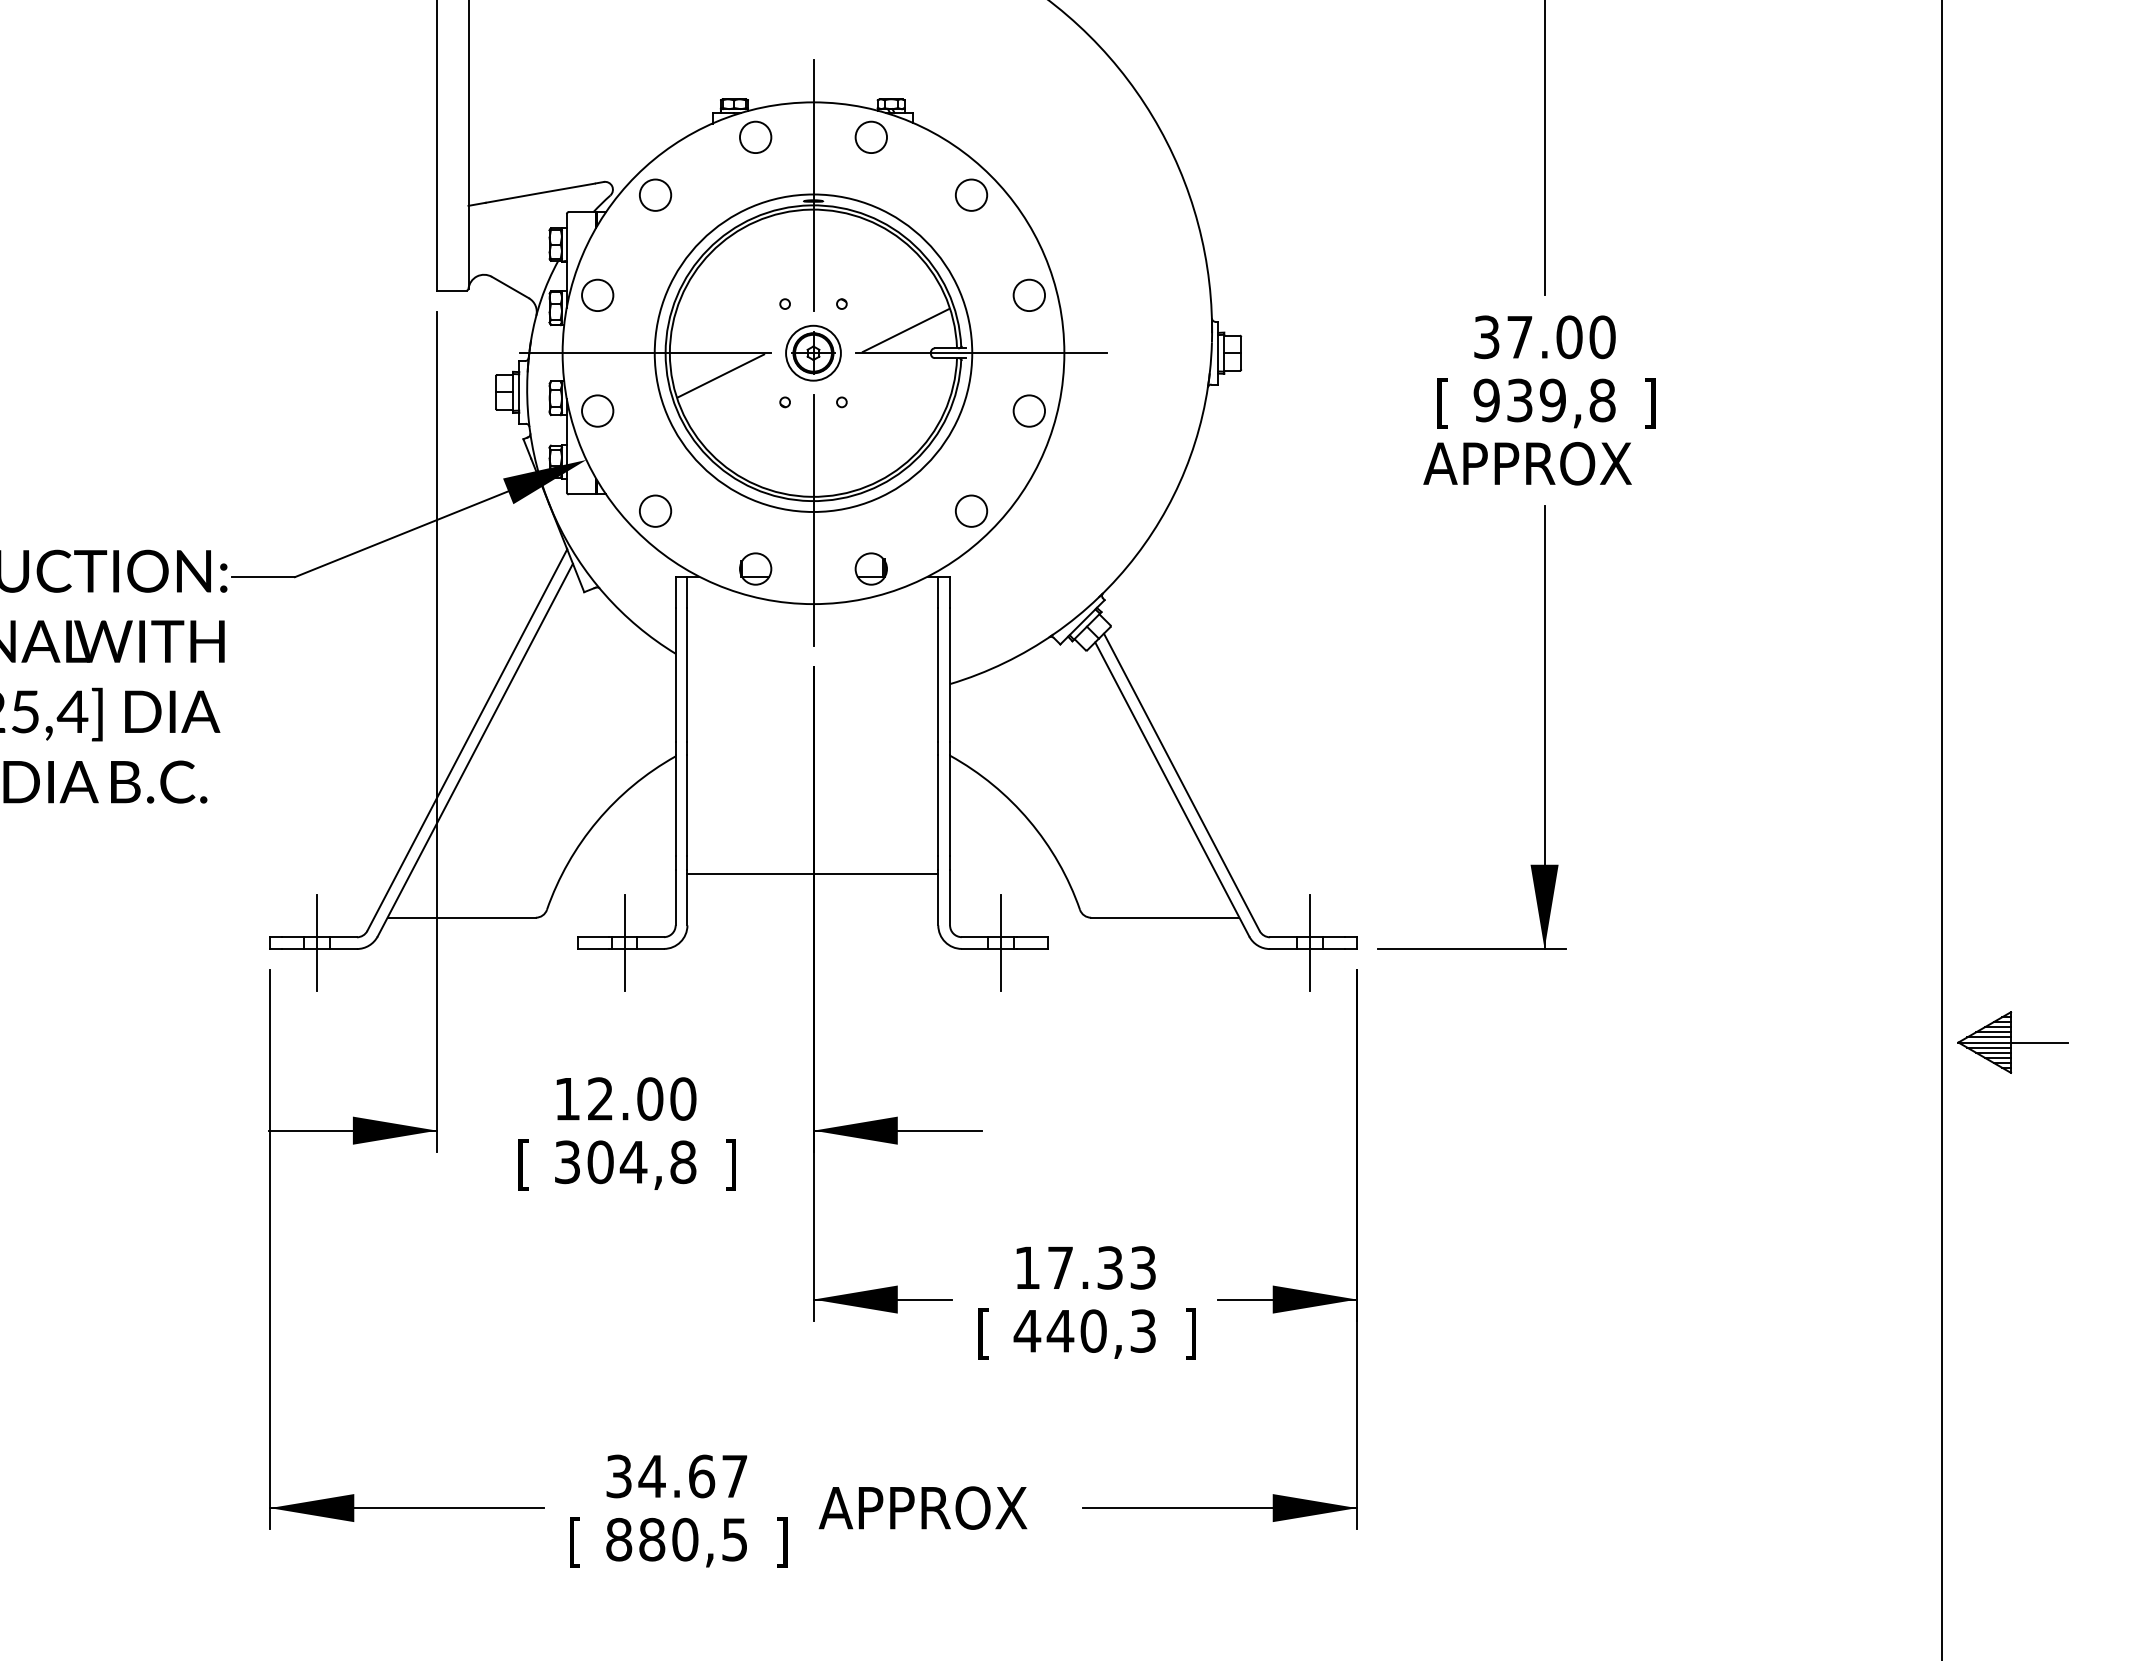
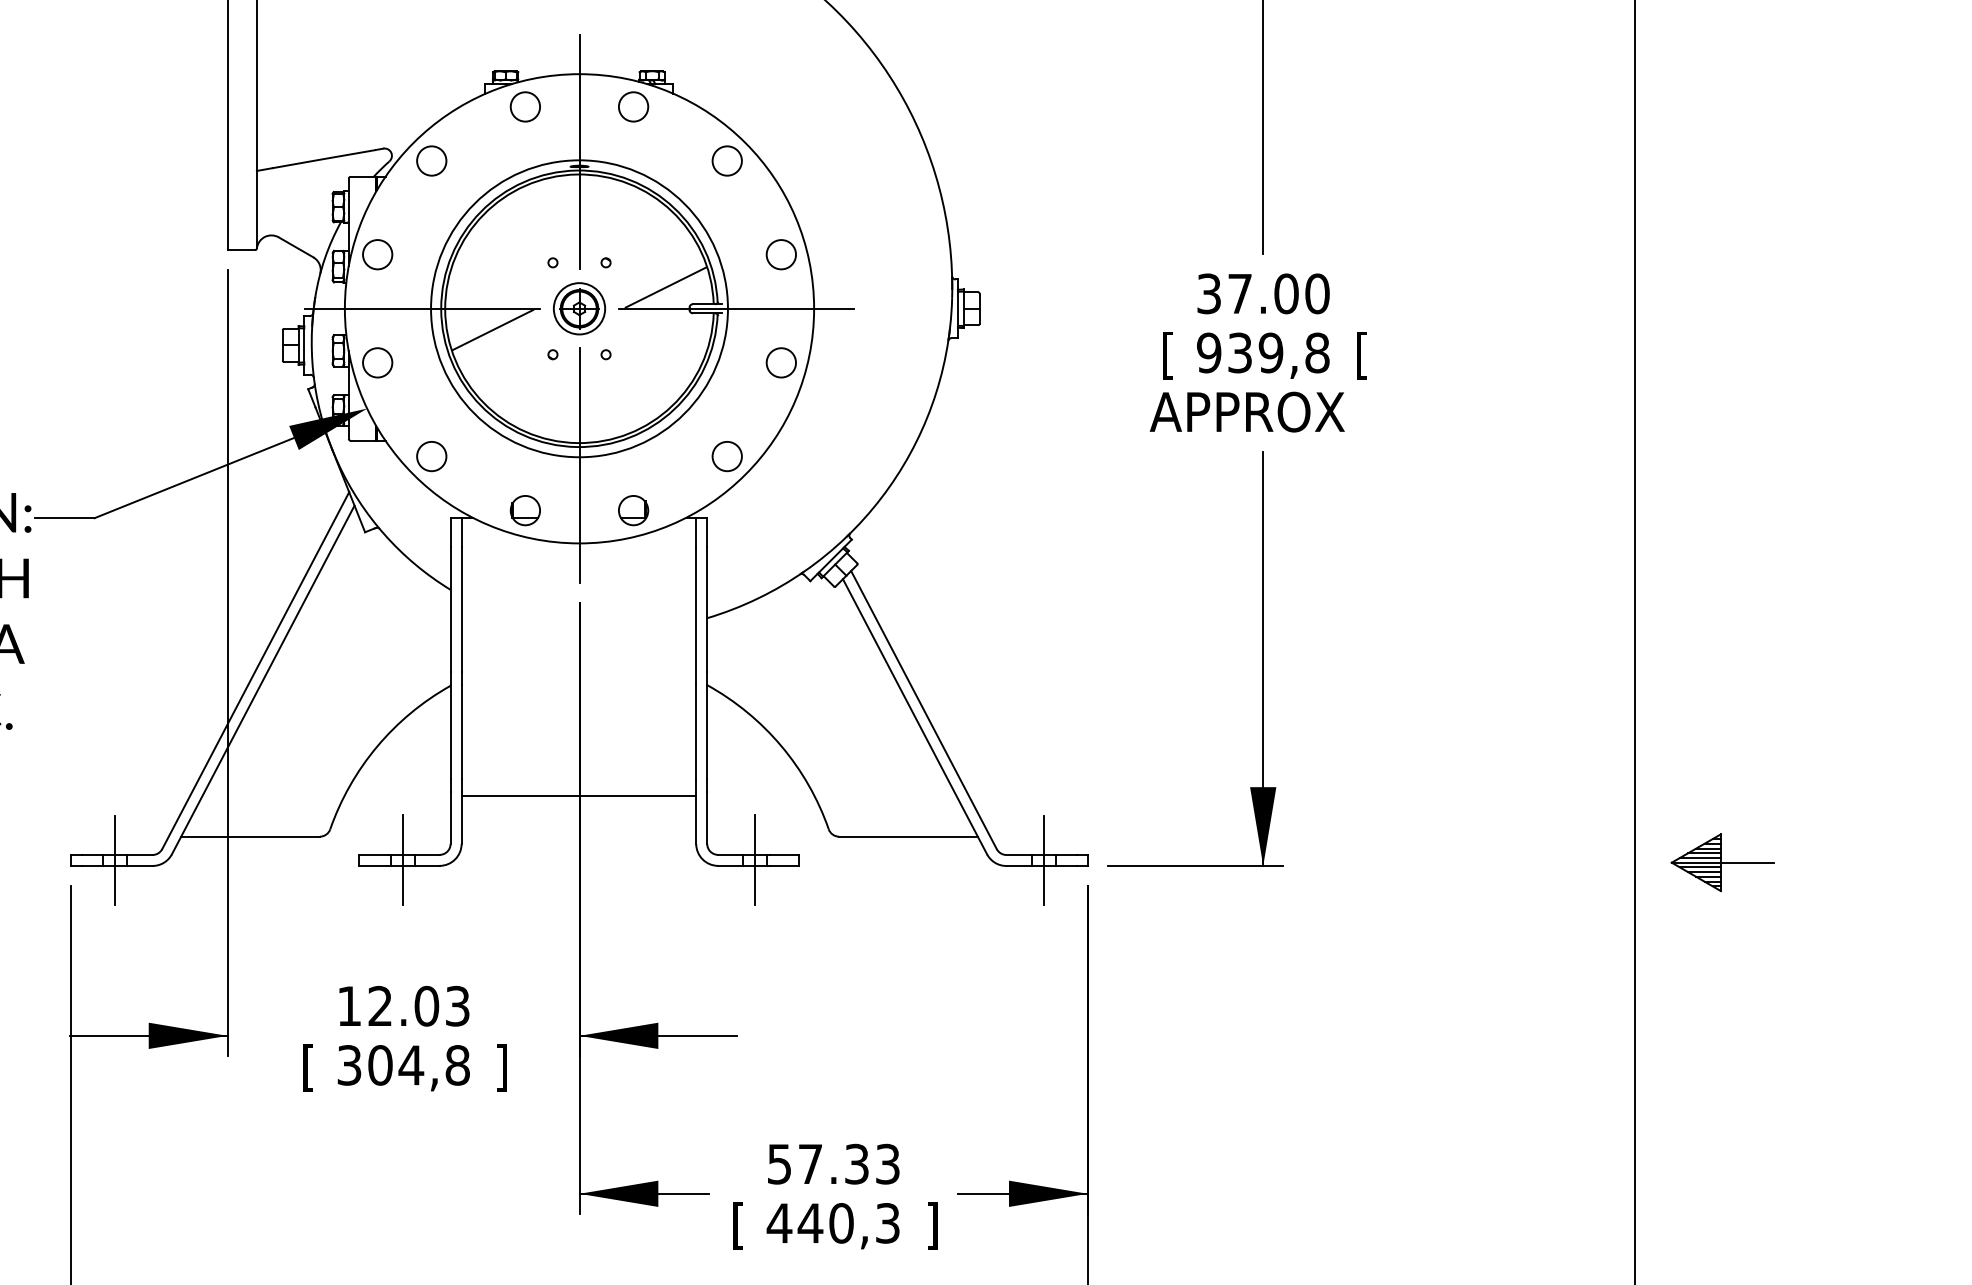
text: (1649, 403) -> (1361, 355), ] -> [
part: (2012, 1042) -> (1722, 862), moved
text: (683, 1098) -> (457, 1005), 12.00 -> 12.03
text: (1027, 1267) -> (779, 1163), 17.33 -> 57.33

